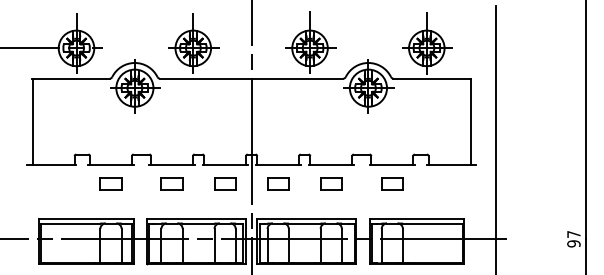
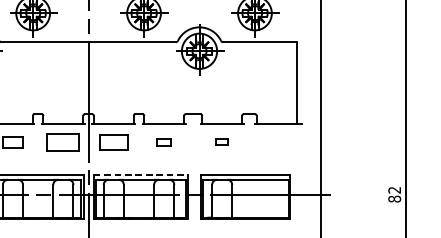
part: (225, 183) -> (63, 141), size x1.6
part: (278, 183) -> (114, 141), size x1.4
part: (331, 183) -> (164, 141), size x0.7
part: (392, 183) -> (222, 141), size x0.6
line: (306, 218) -> (140, 175), solid -> dashed
text: (573, 239) -> (394, 195), 97 -> 82

